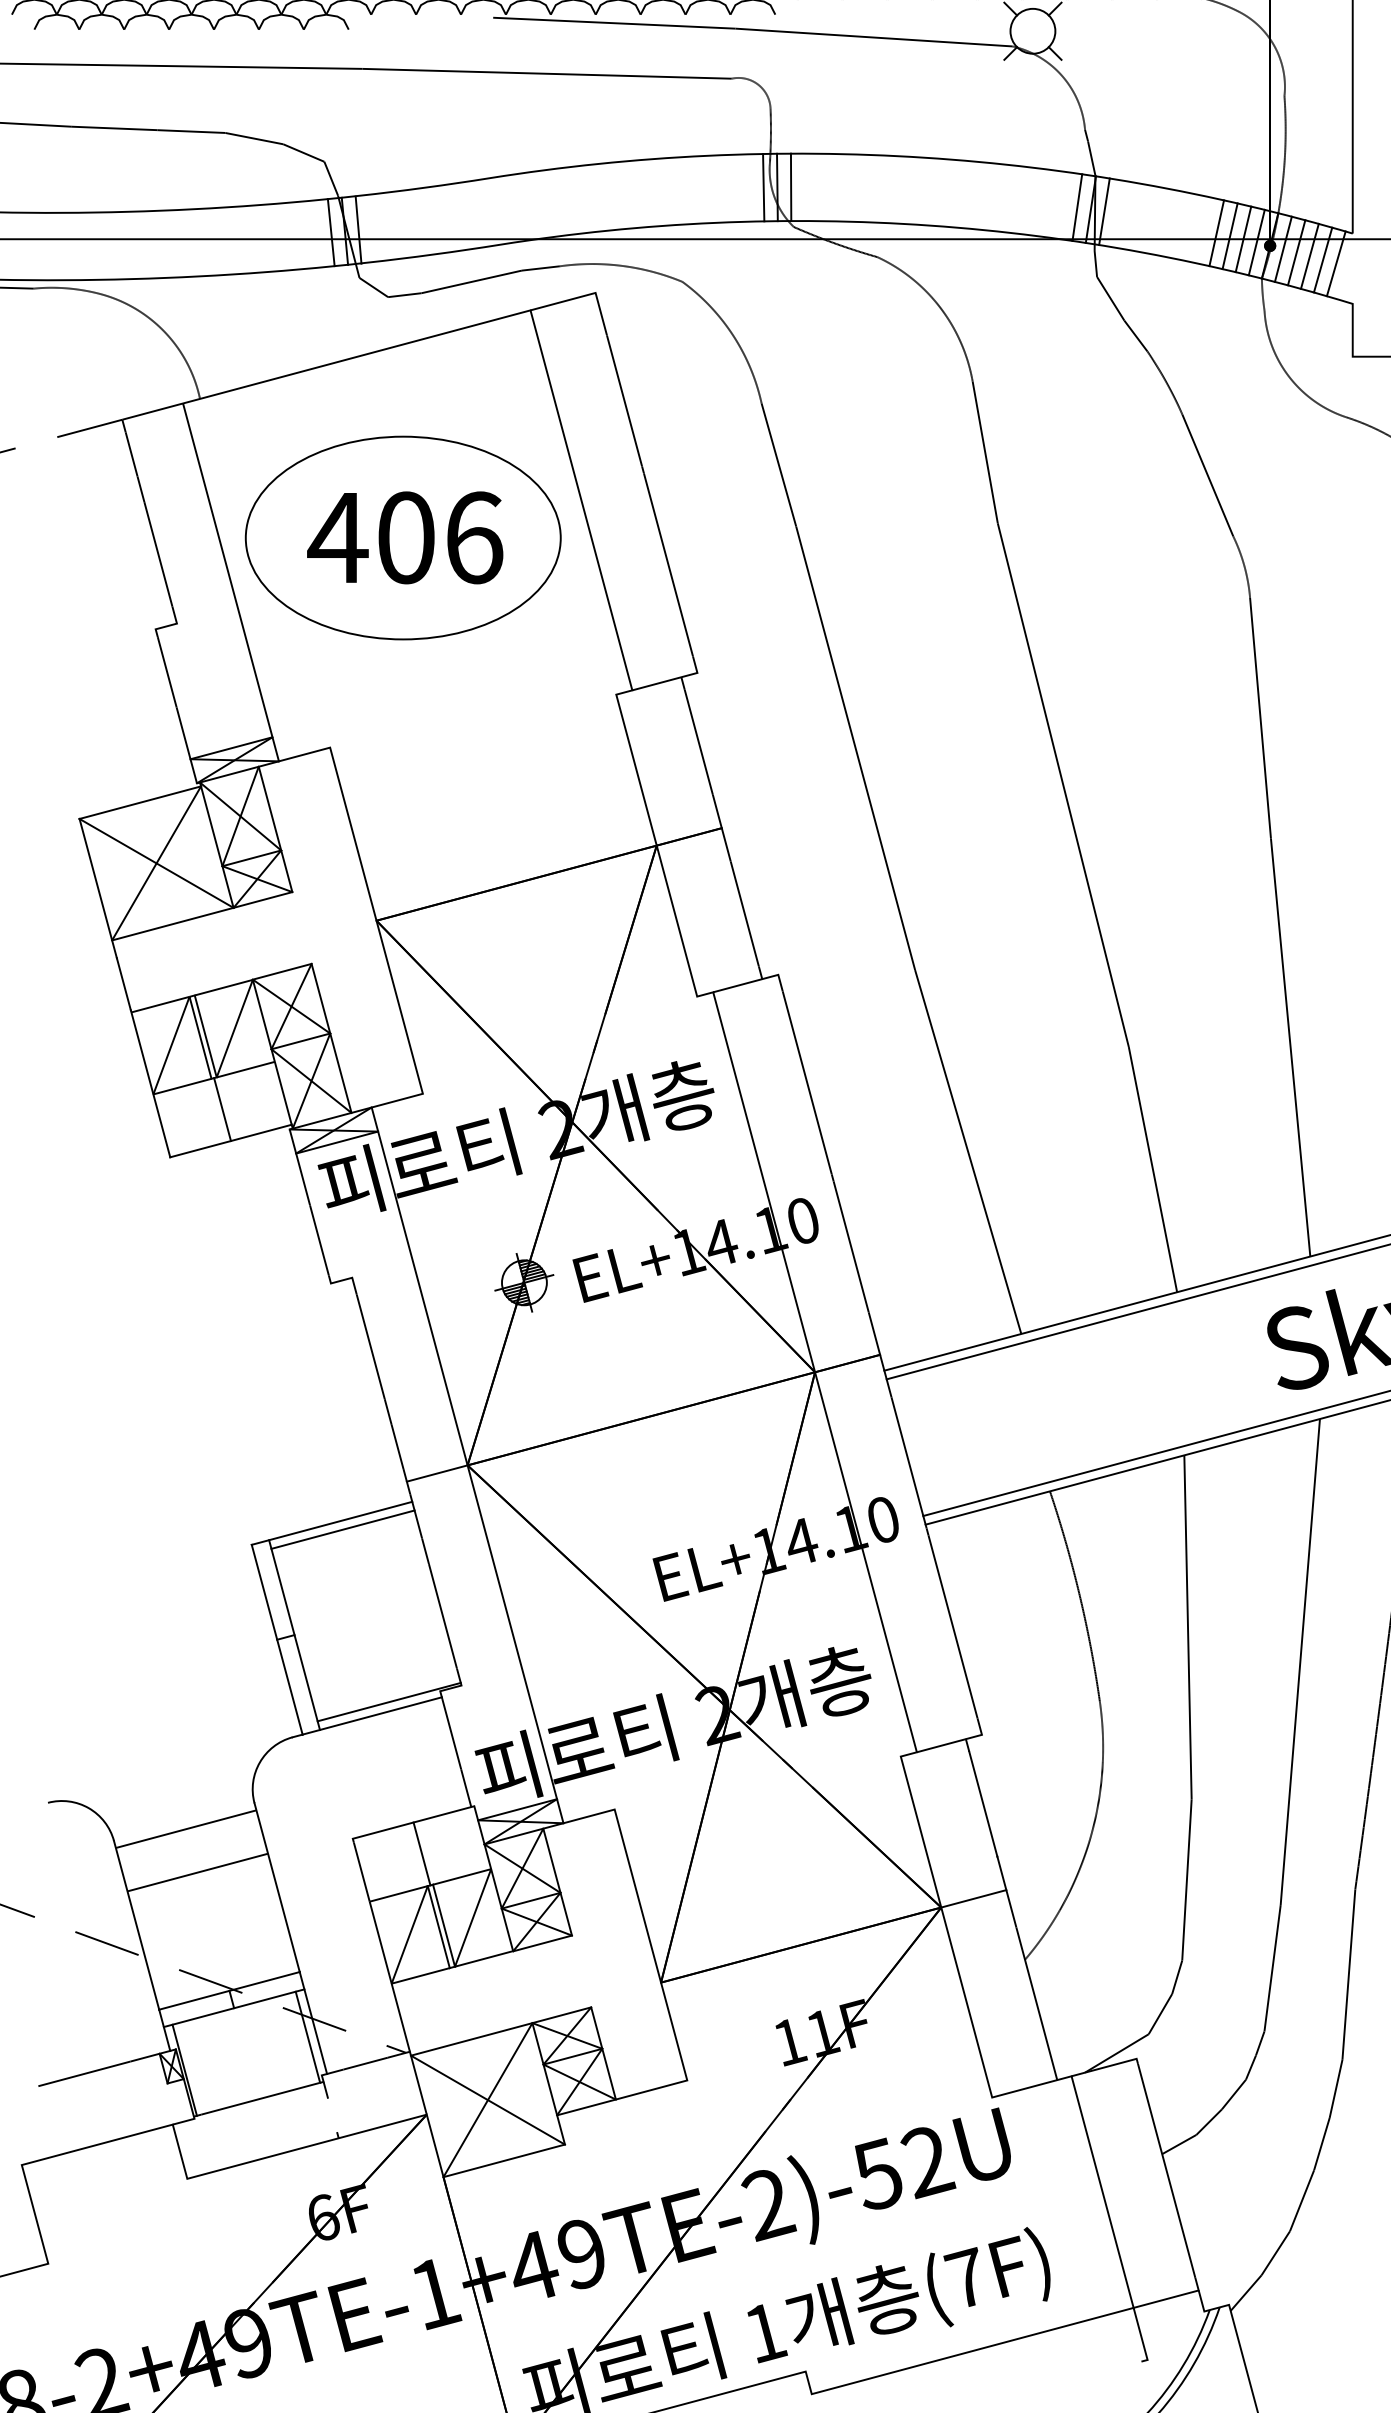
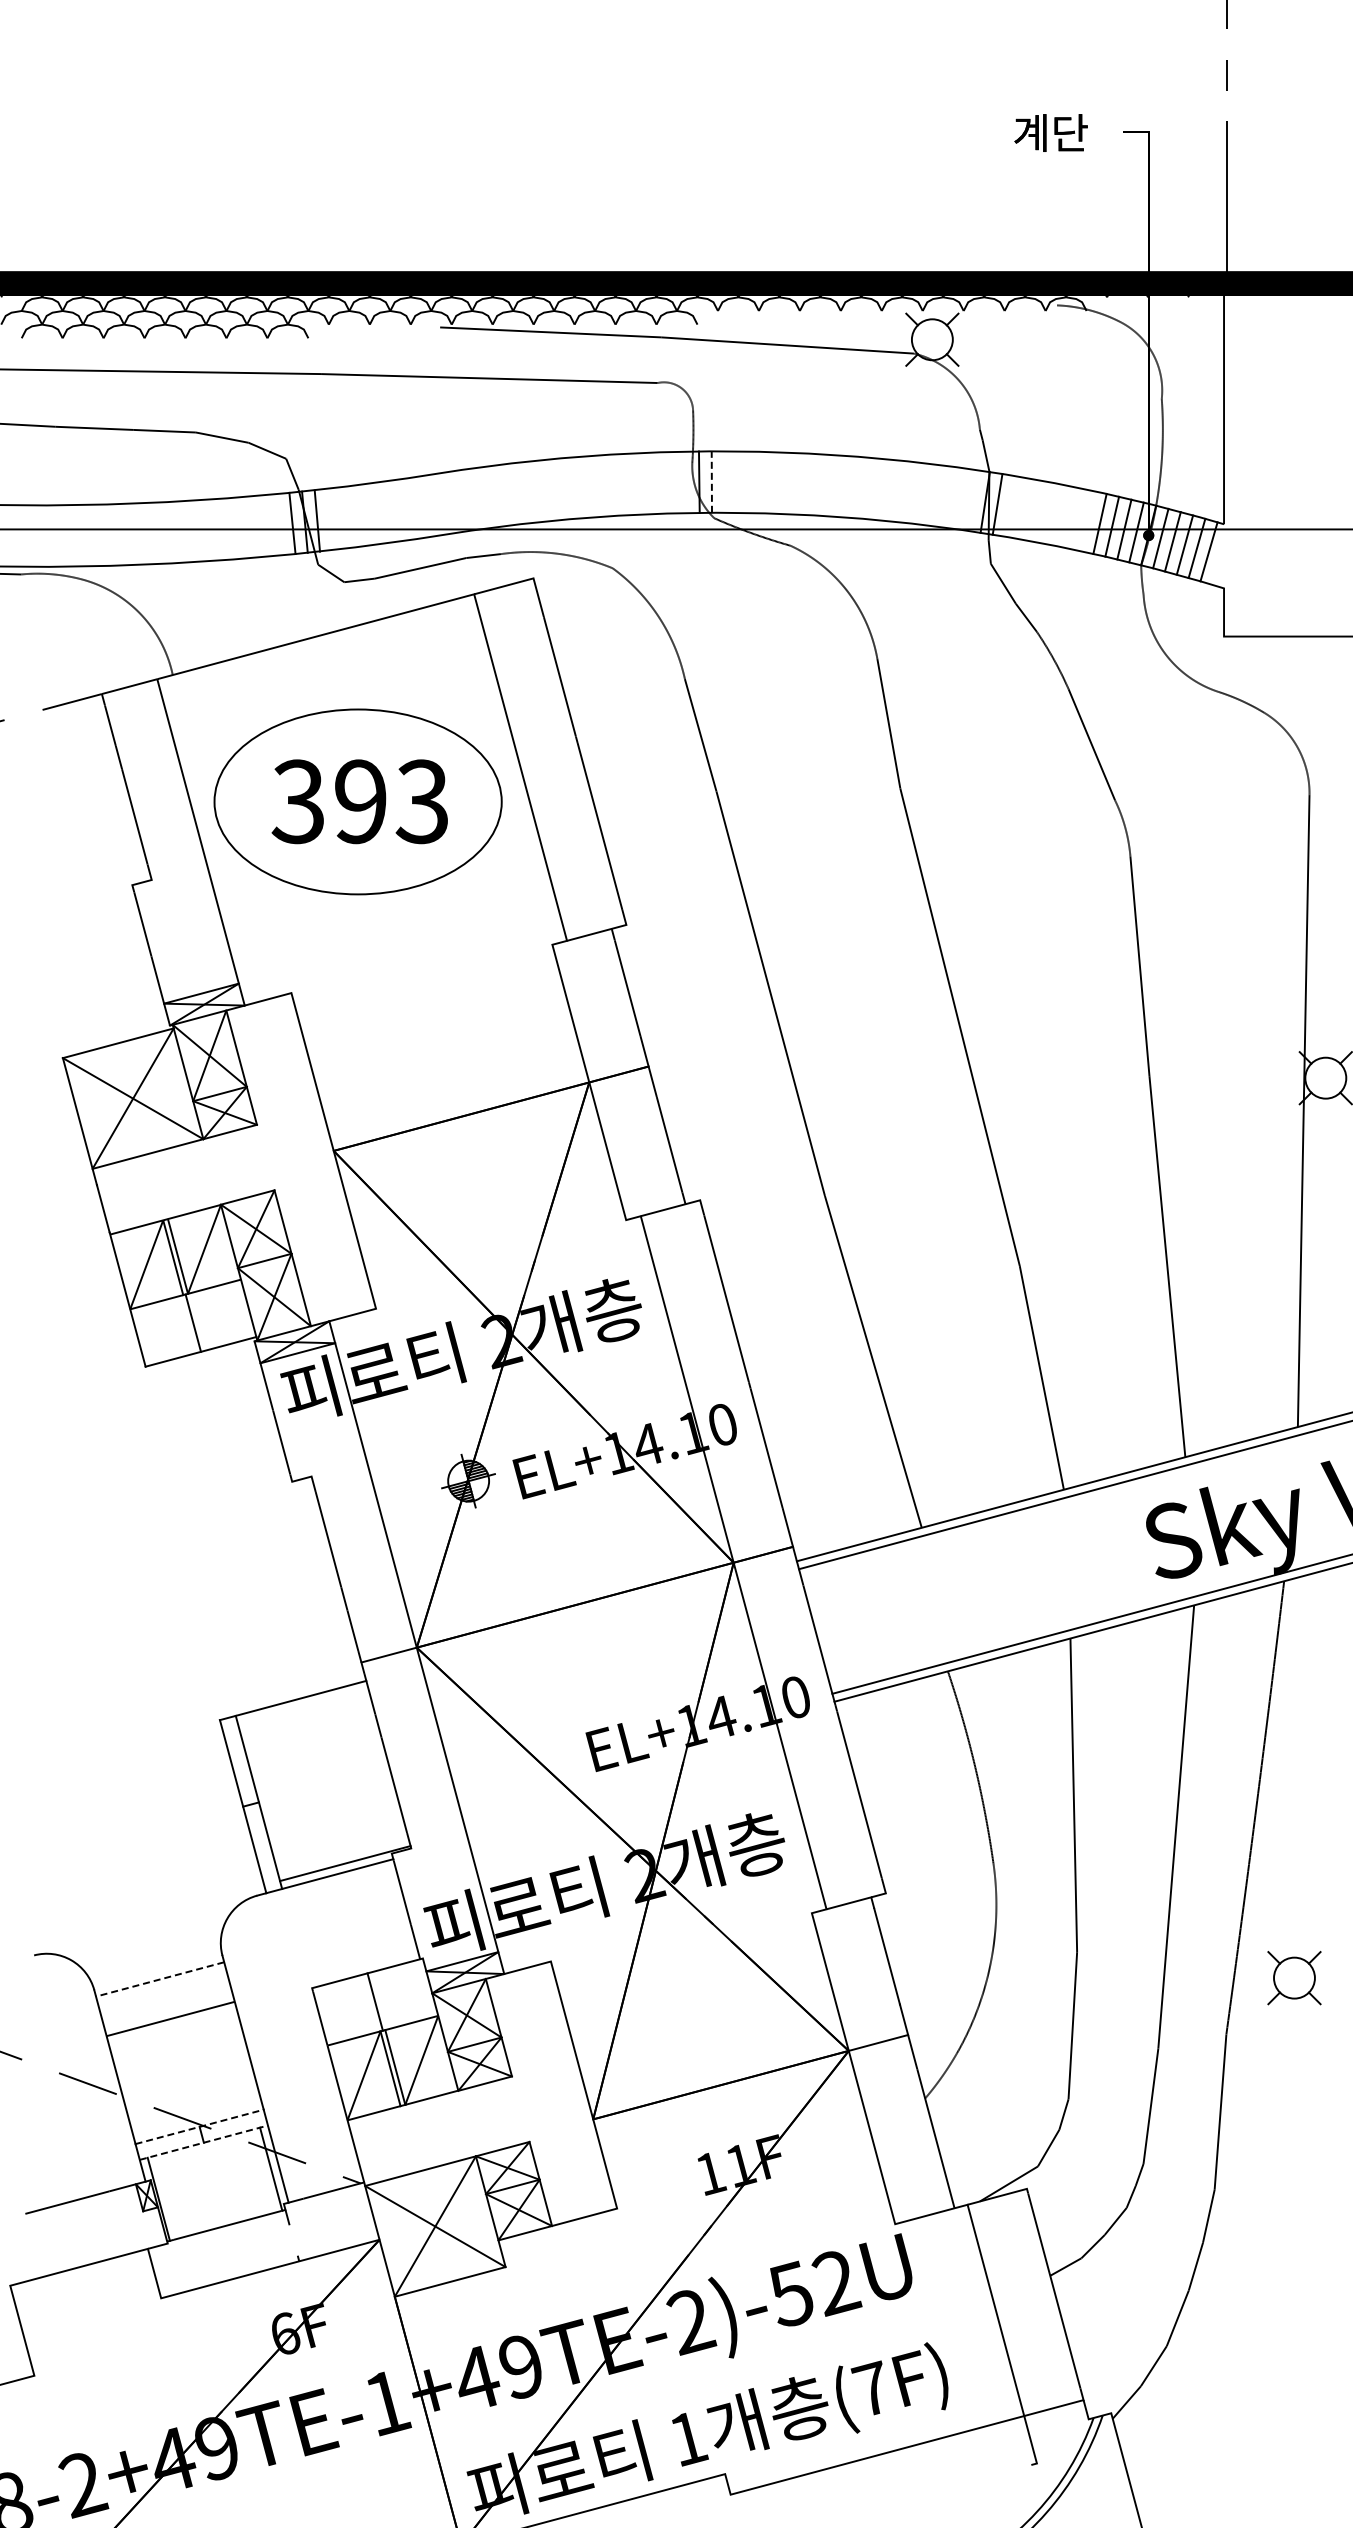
line: (763, 187) -> (686, 482), removed
line: (790, 187) -> (711, 482), solid -> dashed
line: (1076, 207) -> (972, 500), removed
text: (404, 537) -> (359, 801), 406 -> 393
line: (342, 1528) -> (302, 1705), removed
line: (185, 1829) -> (159, 1979), solid -> dashed
line: (230, 1990) -> (200, 2126), solid -> dashed
line: (234, 2007) -> (204, 2142), solid -> dashed

